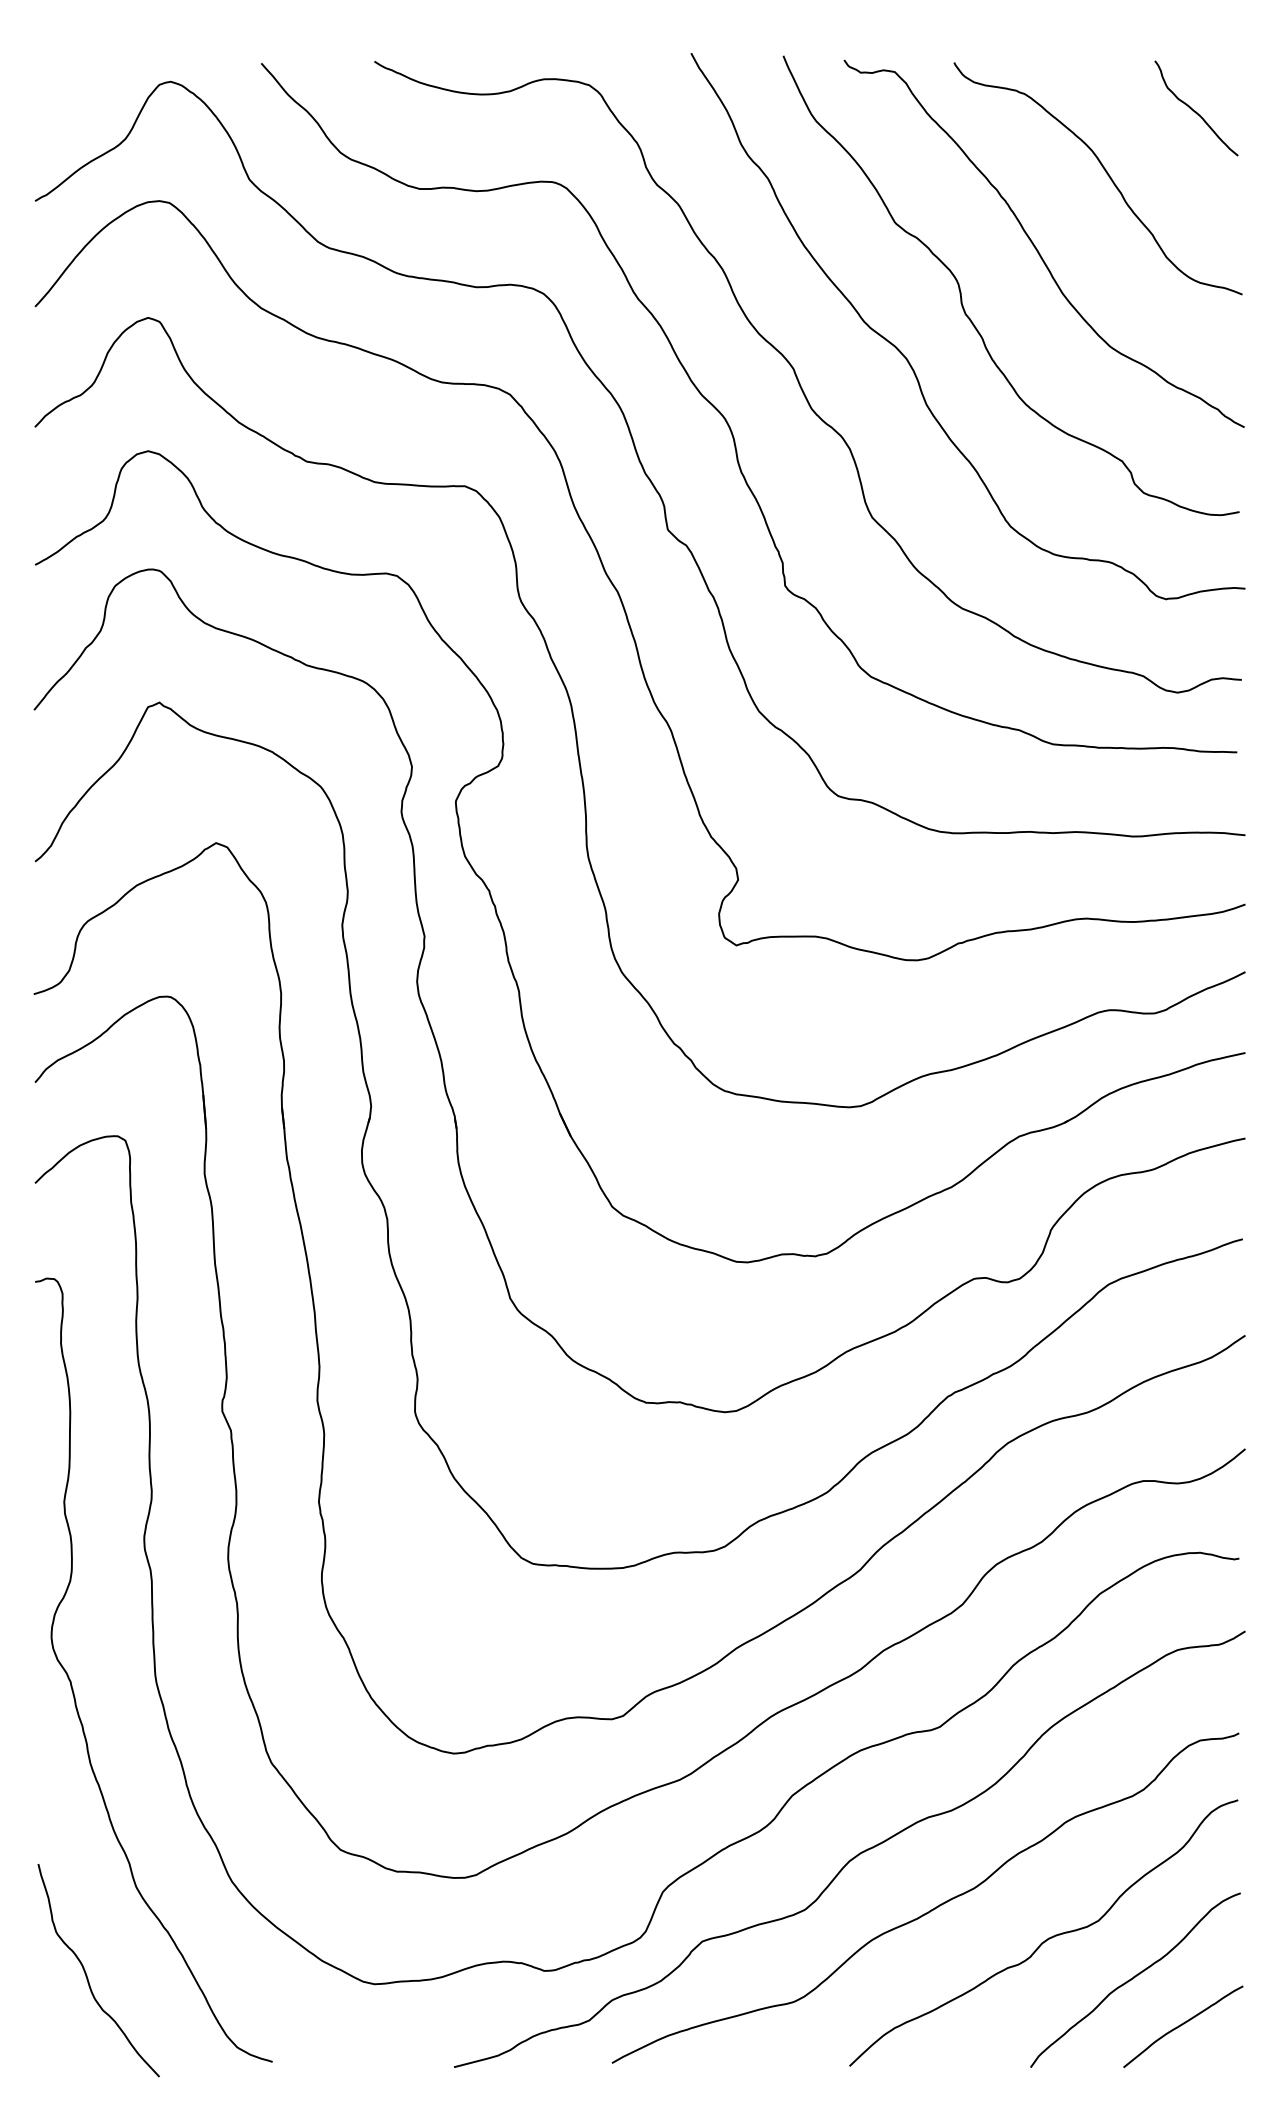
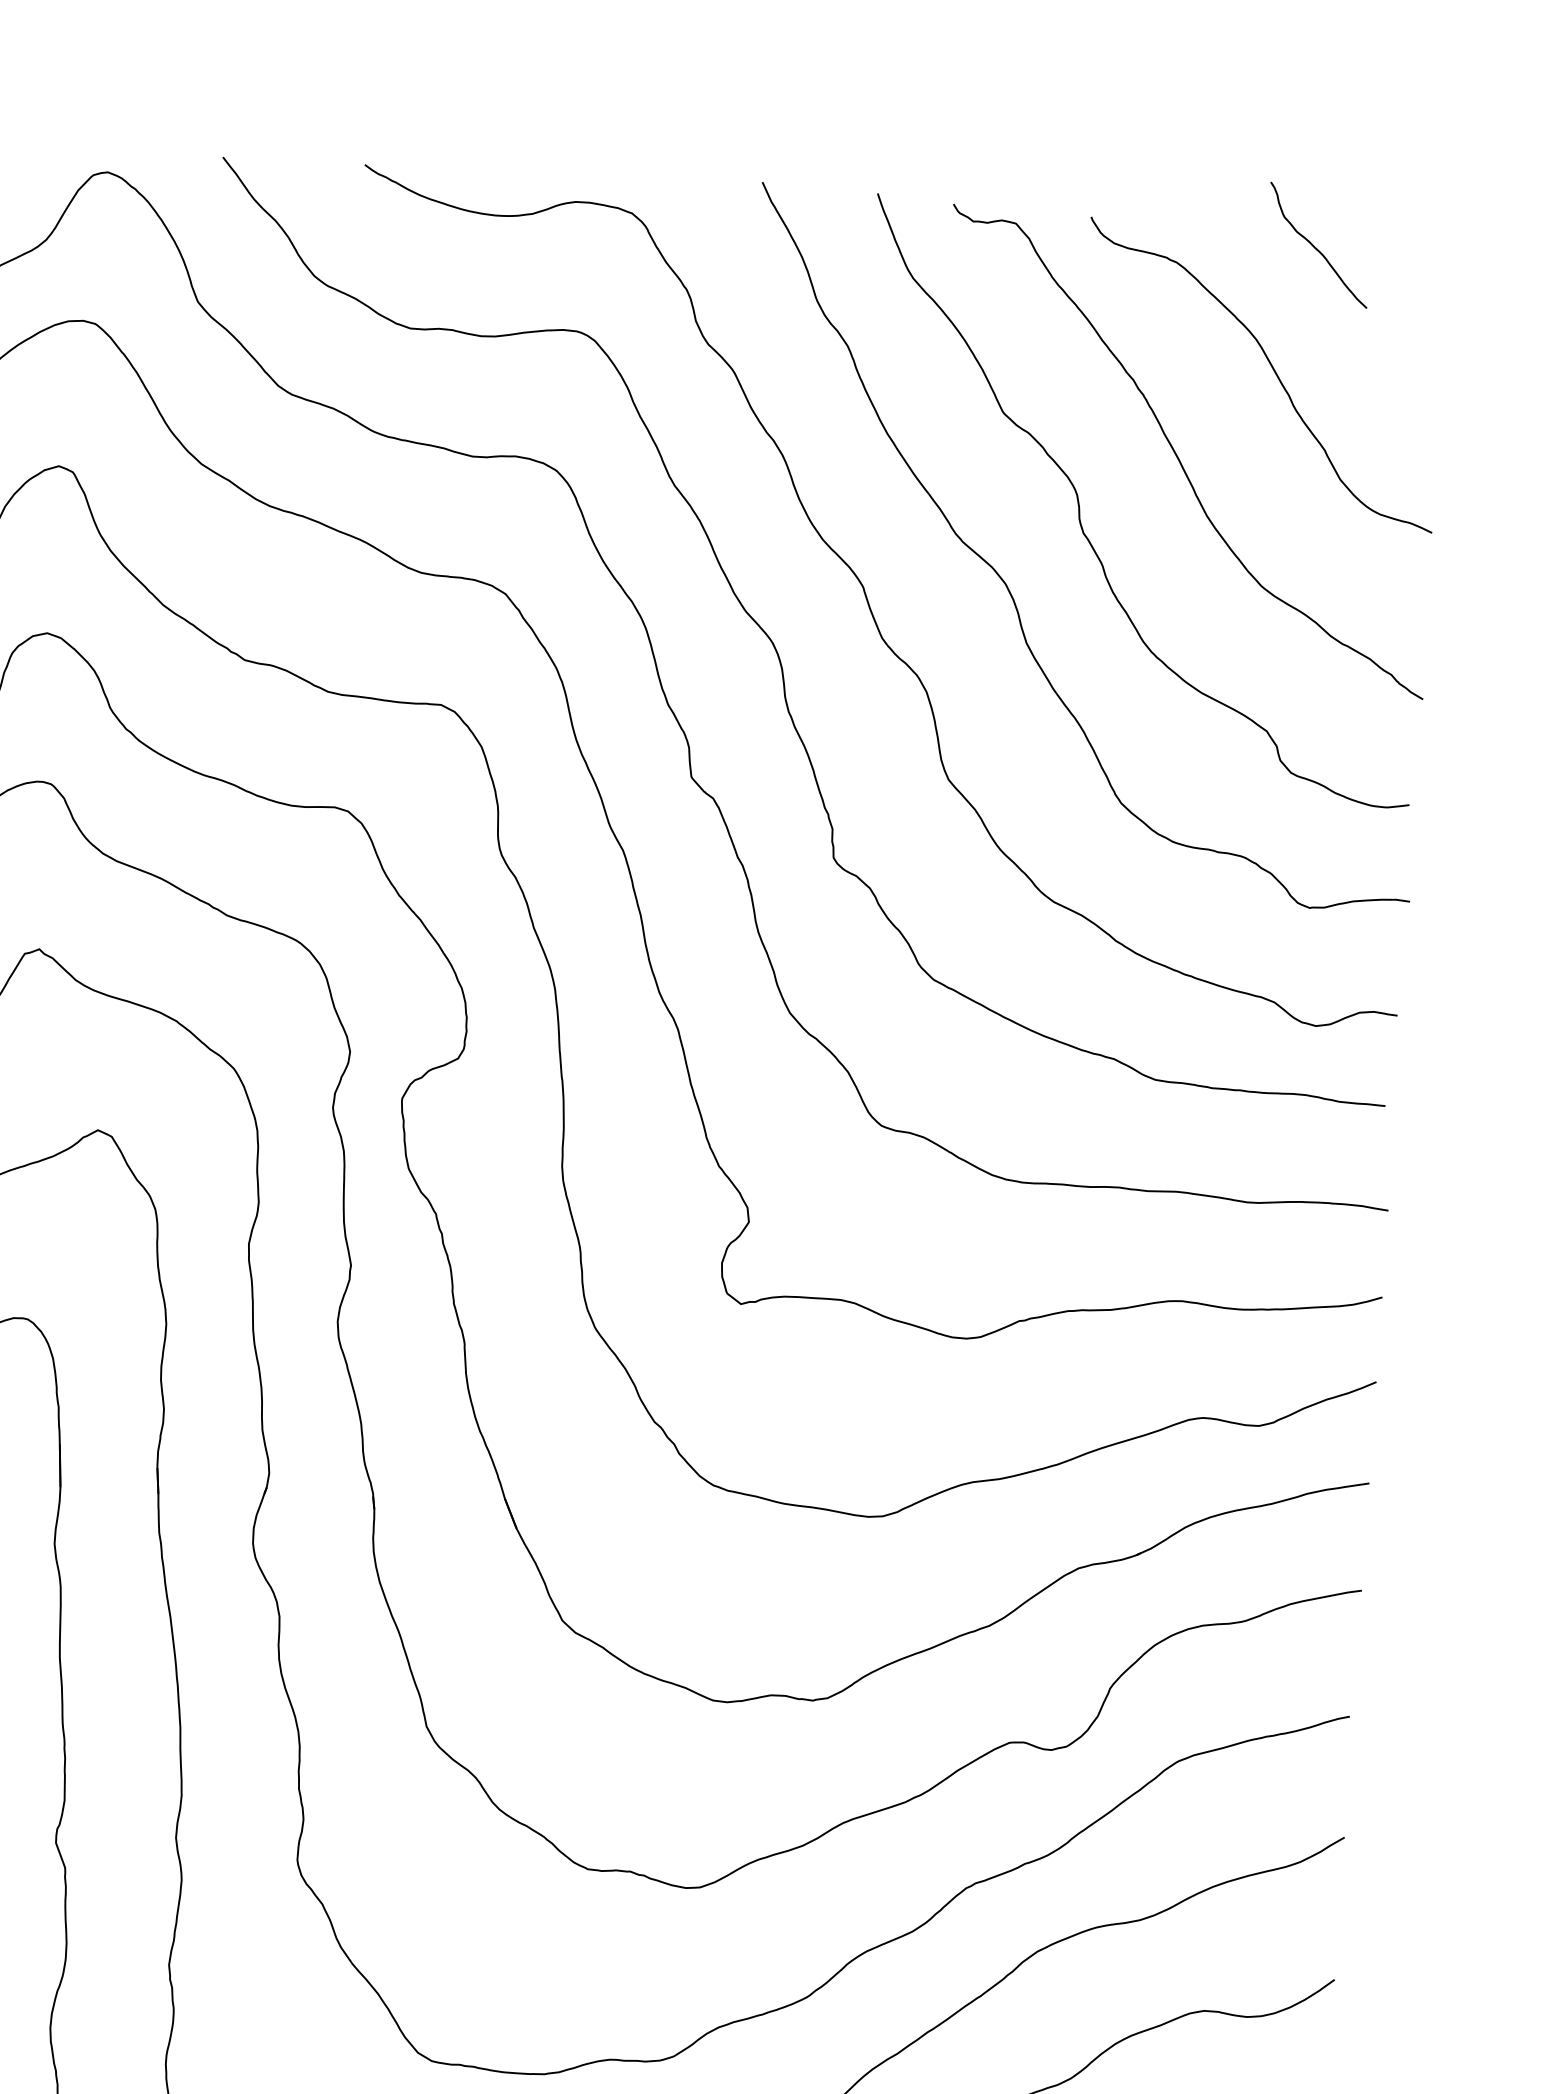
curve: (1195, 110) -> (1317, 247), moved

